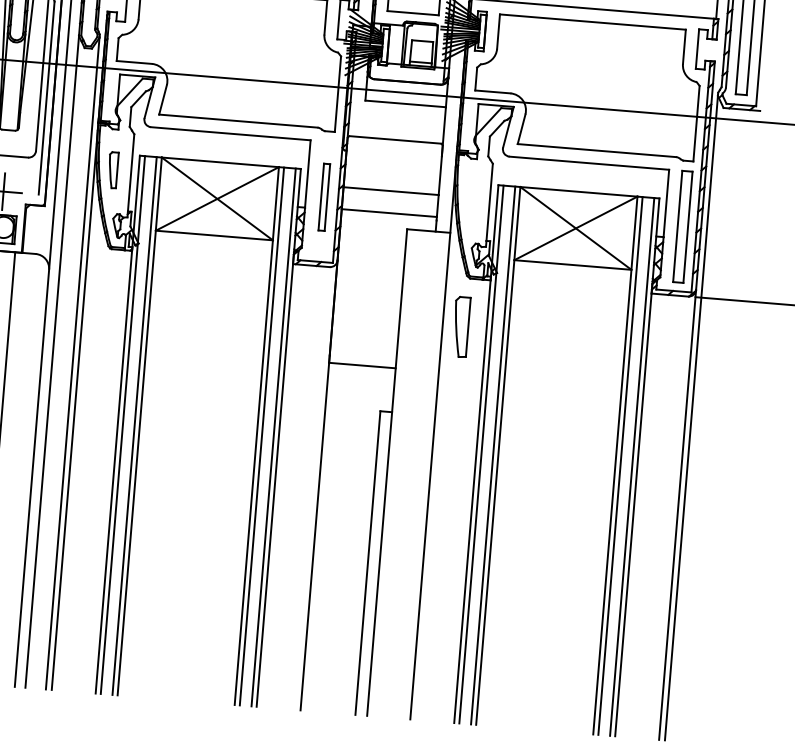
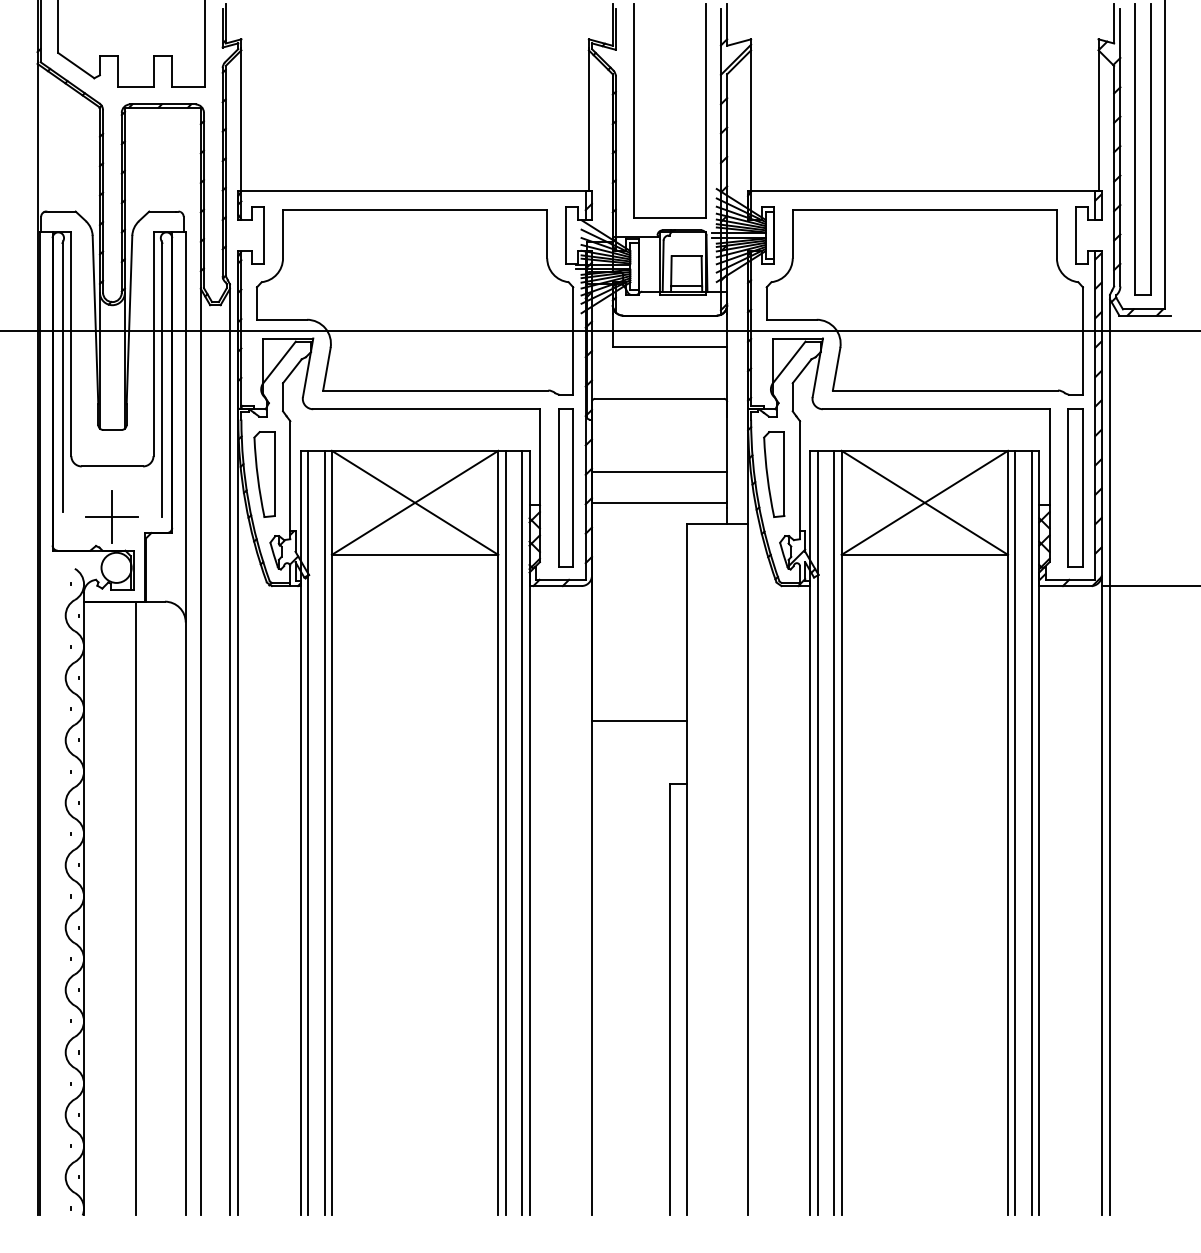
part: (113, 170) -> (264, 474), size x1.67
part: (324, 196) -> (565, 487), size x1.67
part: (461, 327) -> (774, 474), moved

